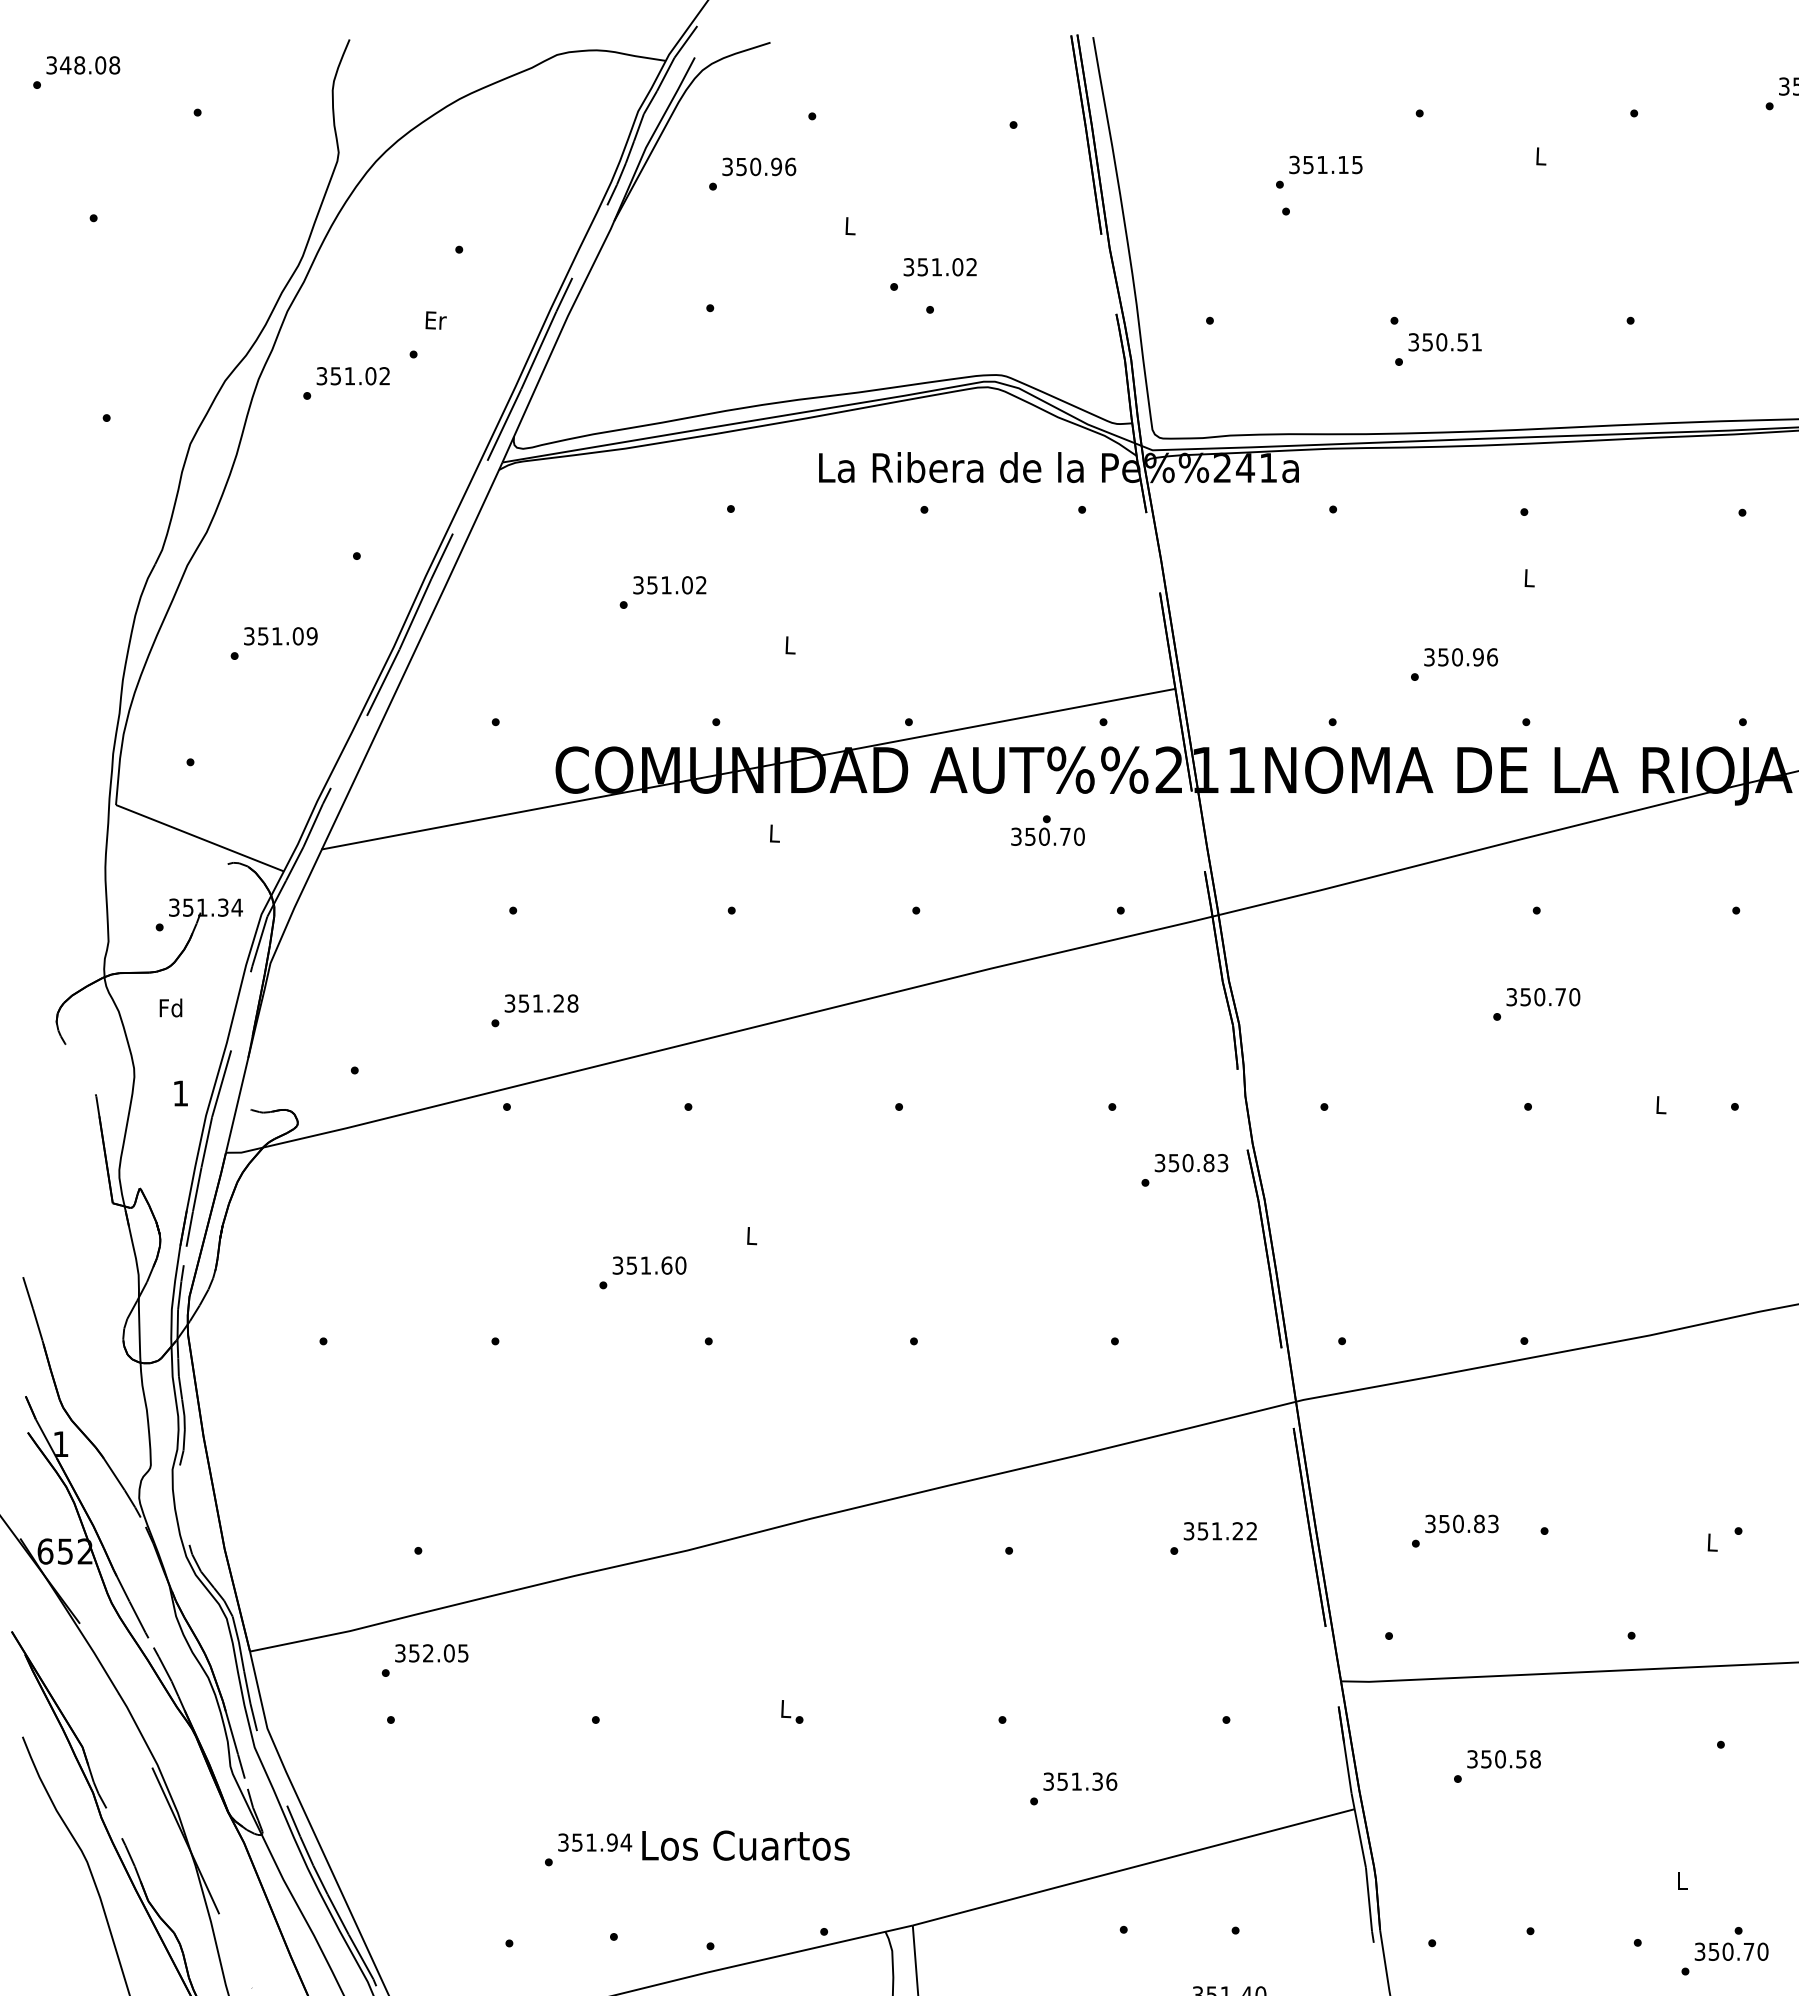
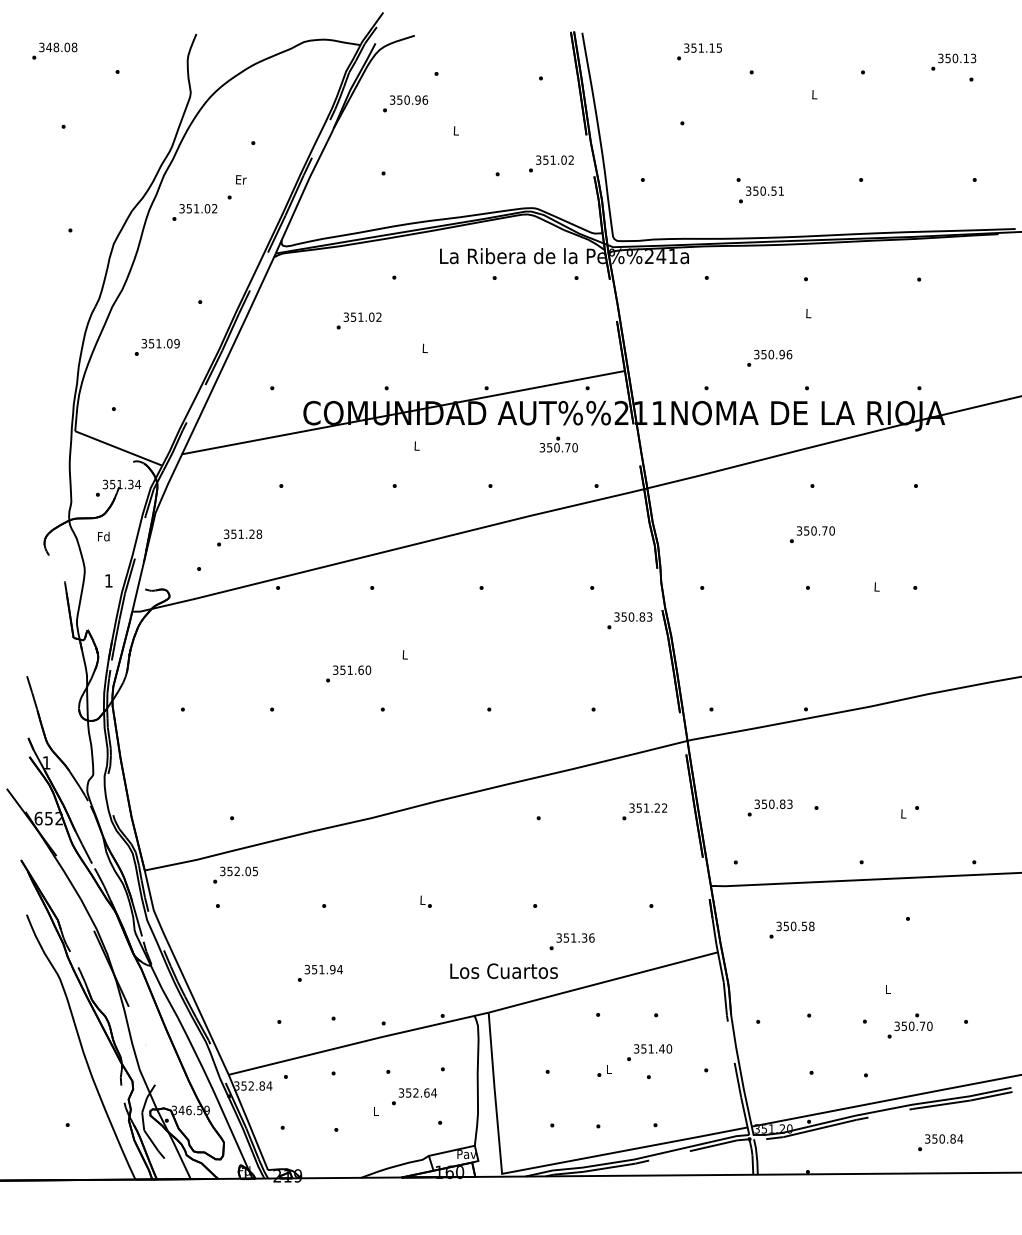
text: (1319, 171) -> (699, 51), moved
text: (933, 273) -> (551, 163), moved
text: (534, 1009) -> (239, 537), moved
text: (744, 1844) -> (503, 970), moved

